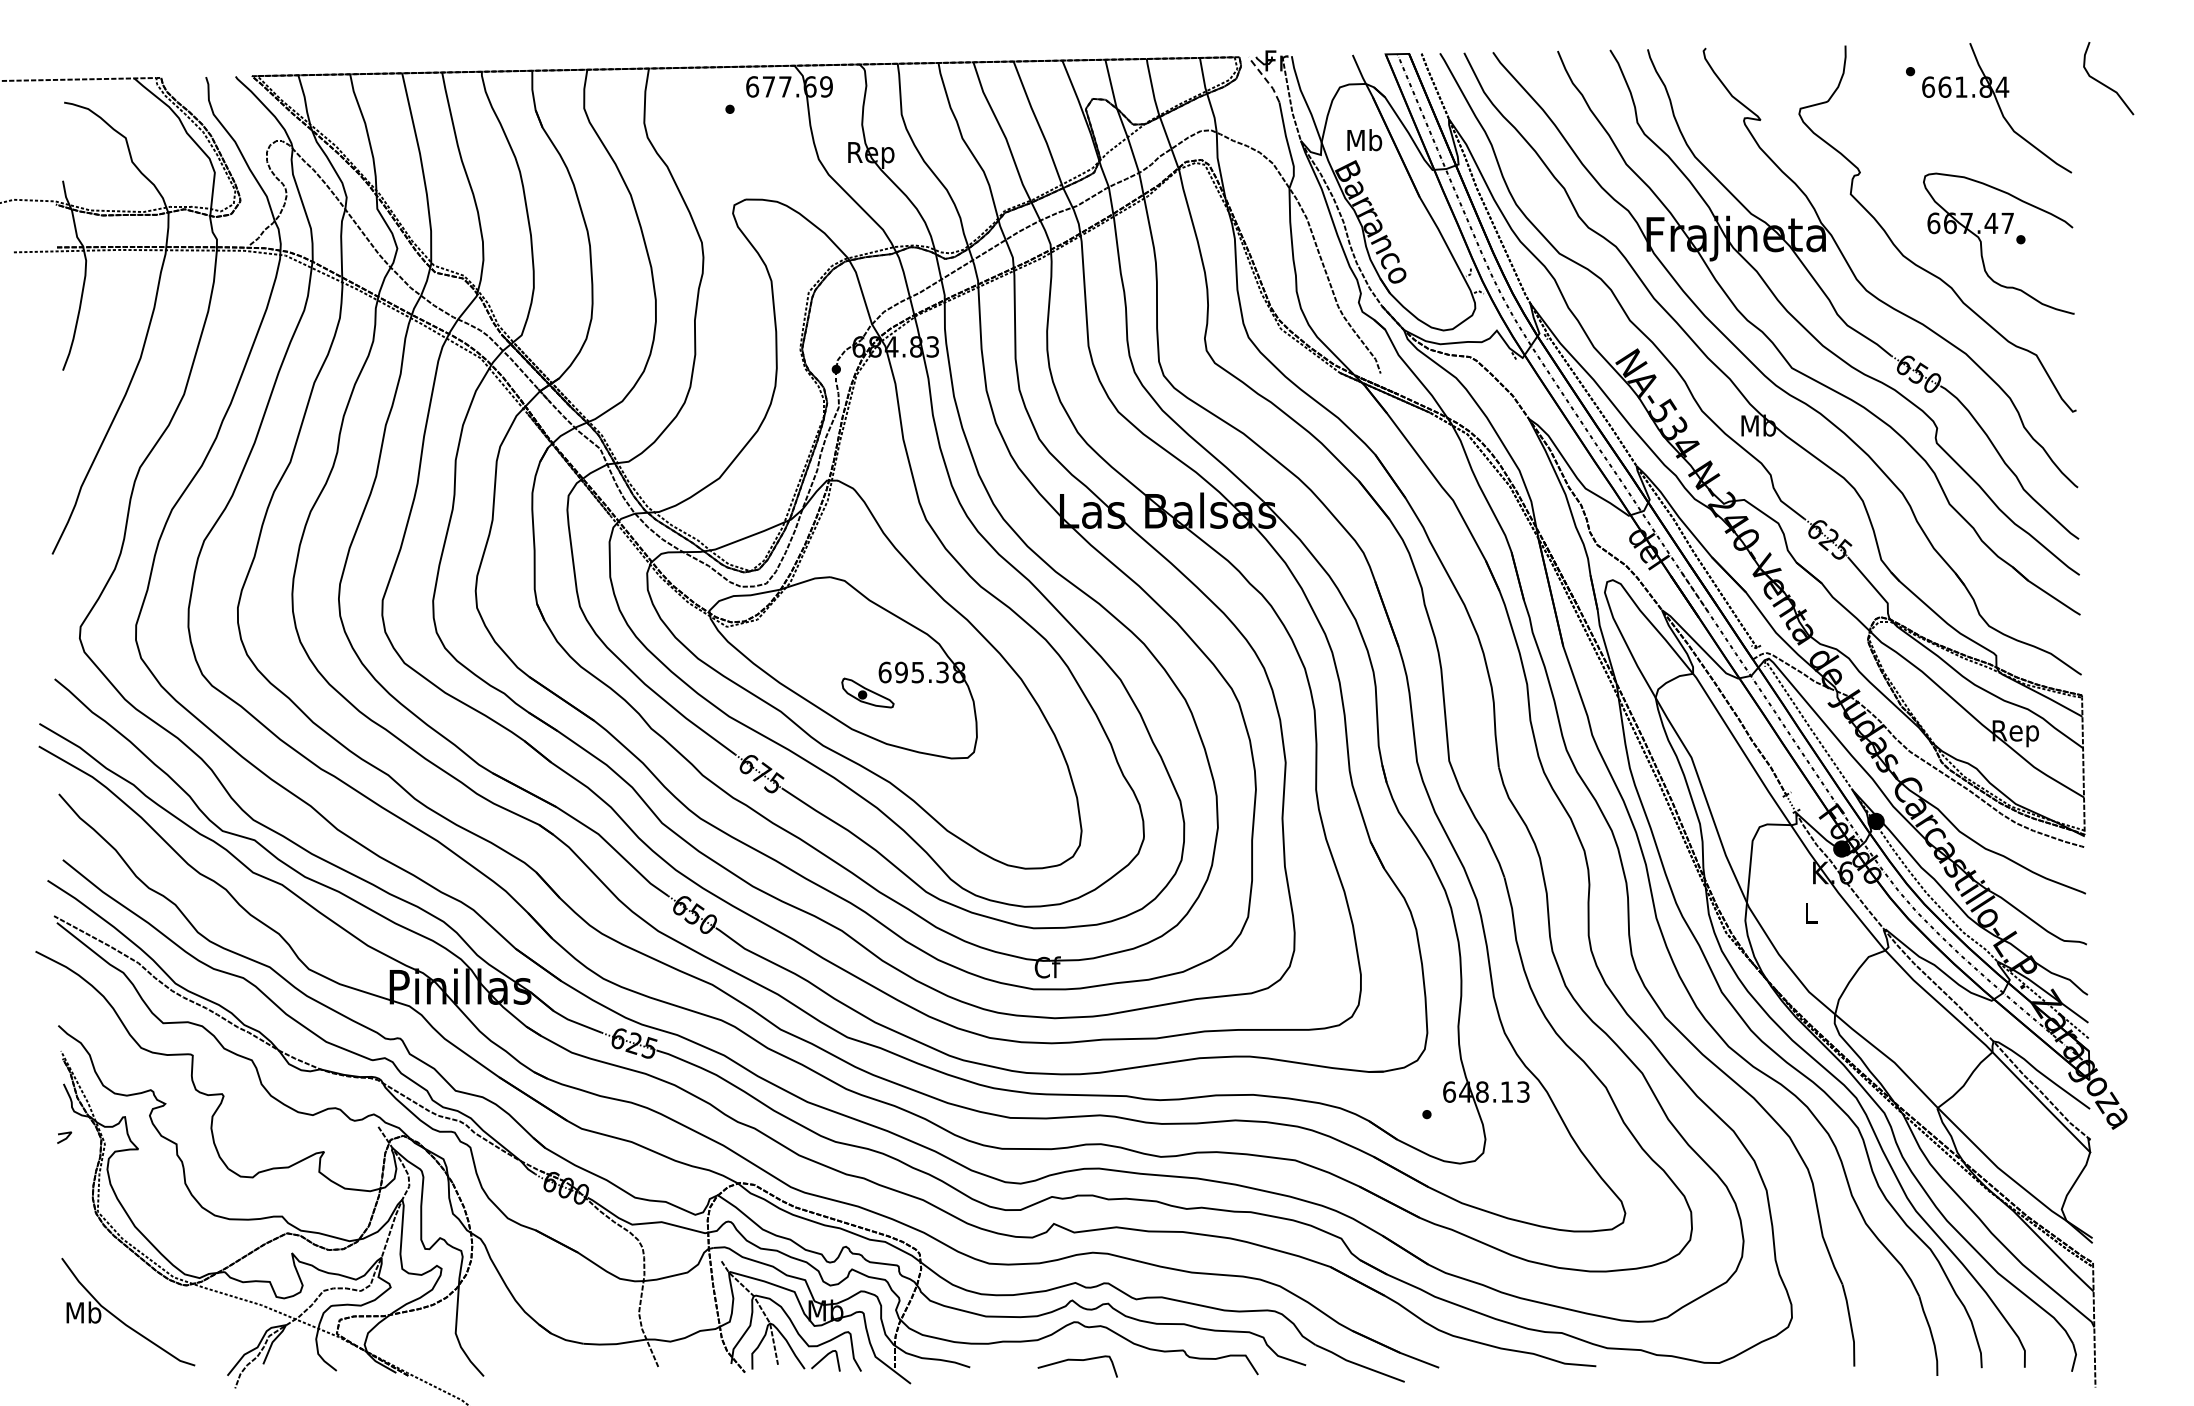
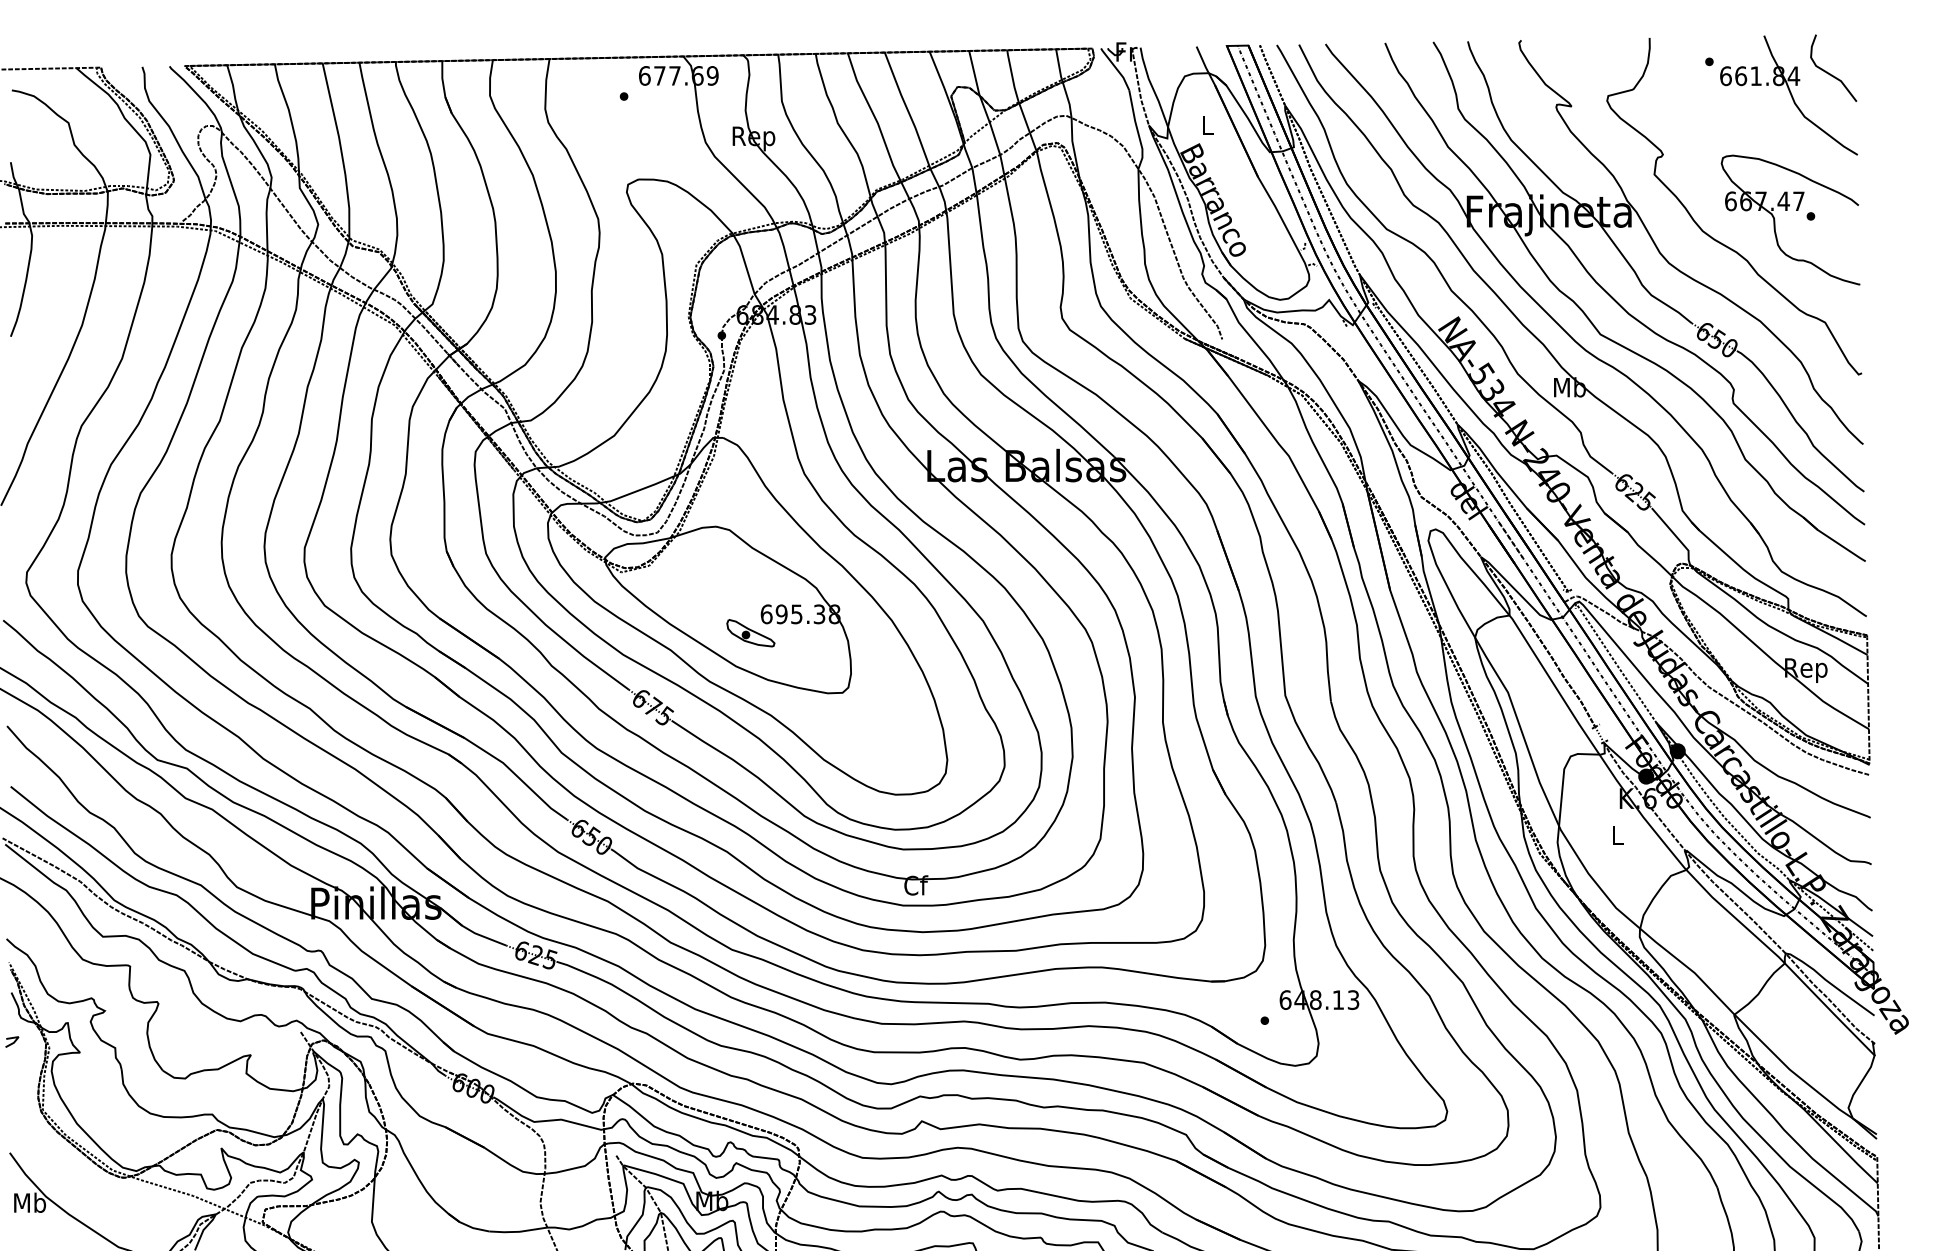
line: (1265, 78) -> (1116, 68), dashed -> solid
curve: (2105, 84) -> (1830, 73), moved
text: (1364, 140) -> (1207, 125), Mb -> L

